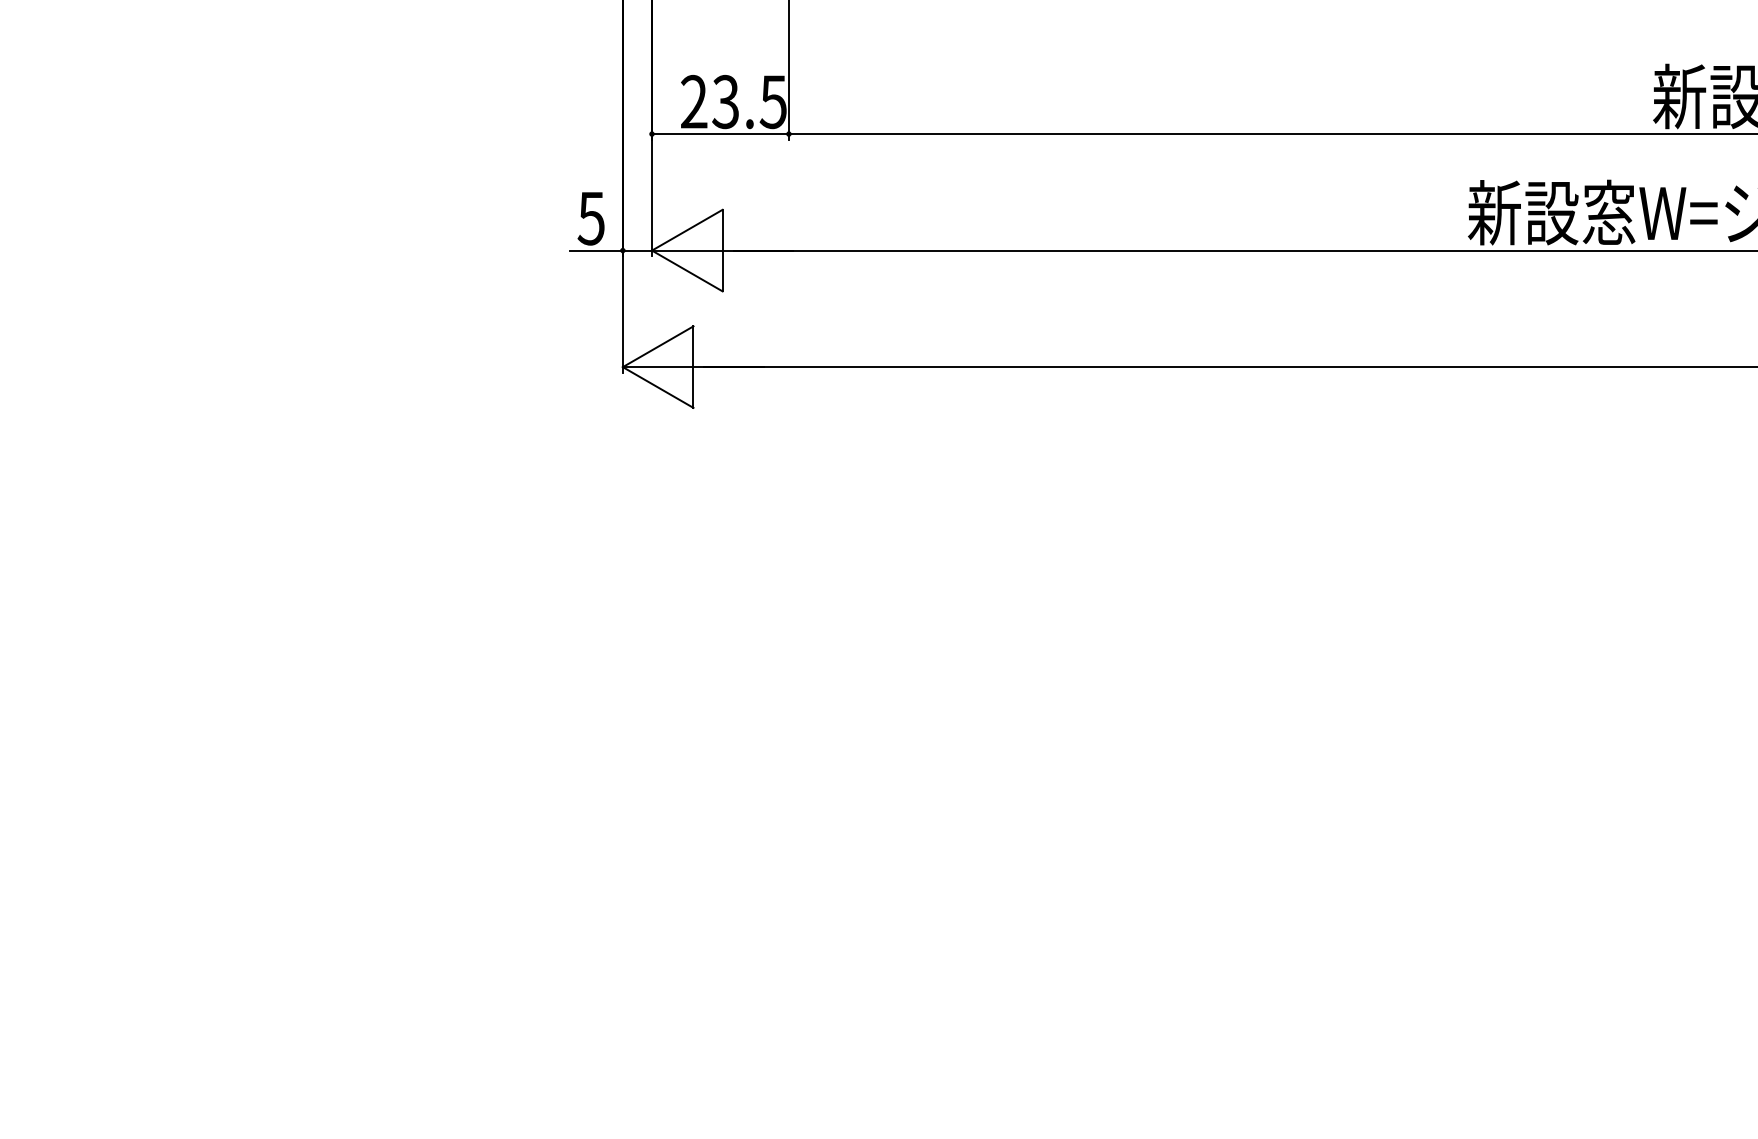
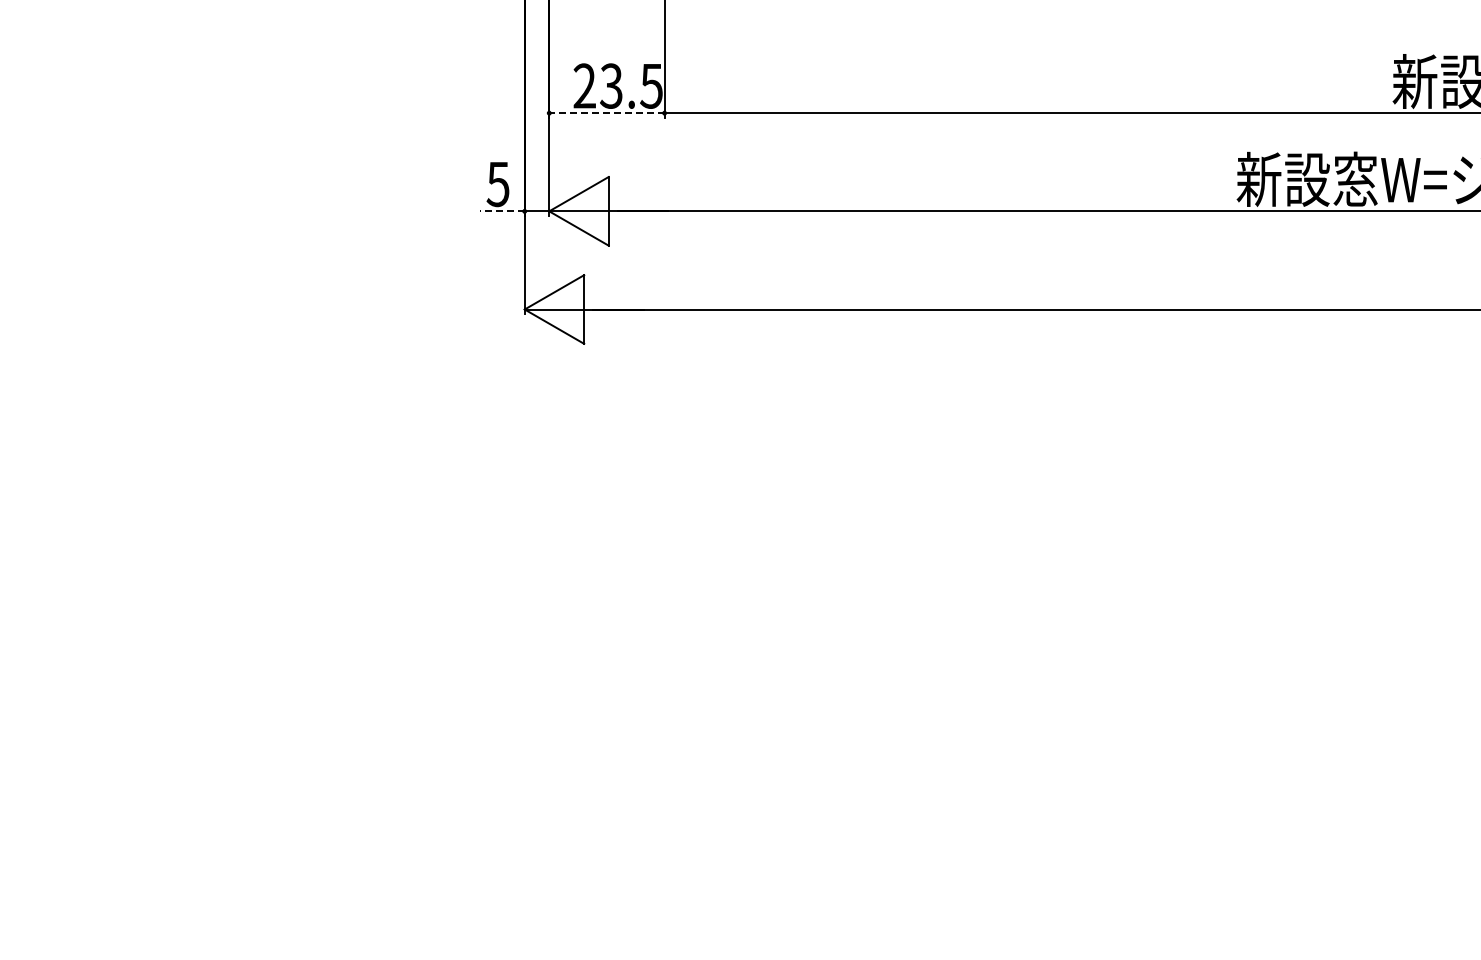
line: (719, 134) -> (606, 113), solid -> dashed
line: (595, 250) -> (501, 211), solid -> dashed

